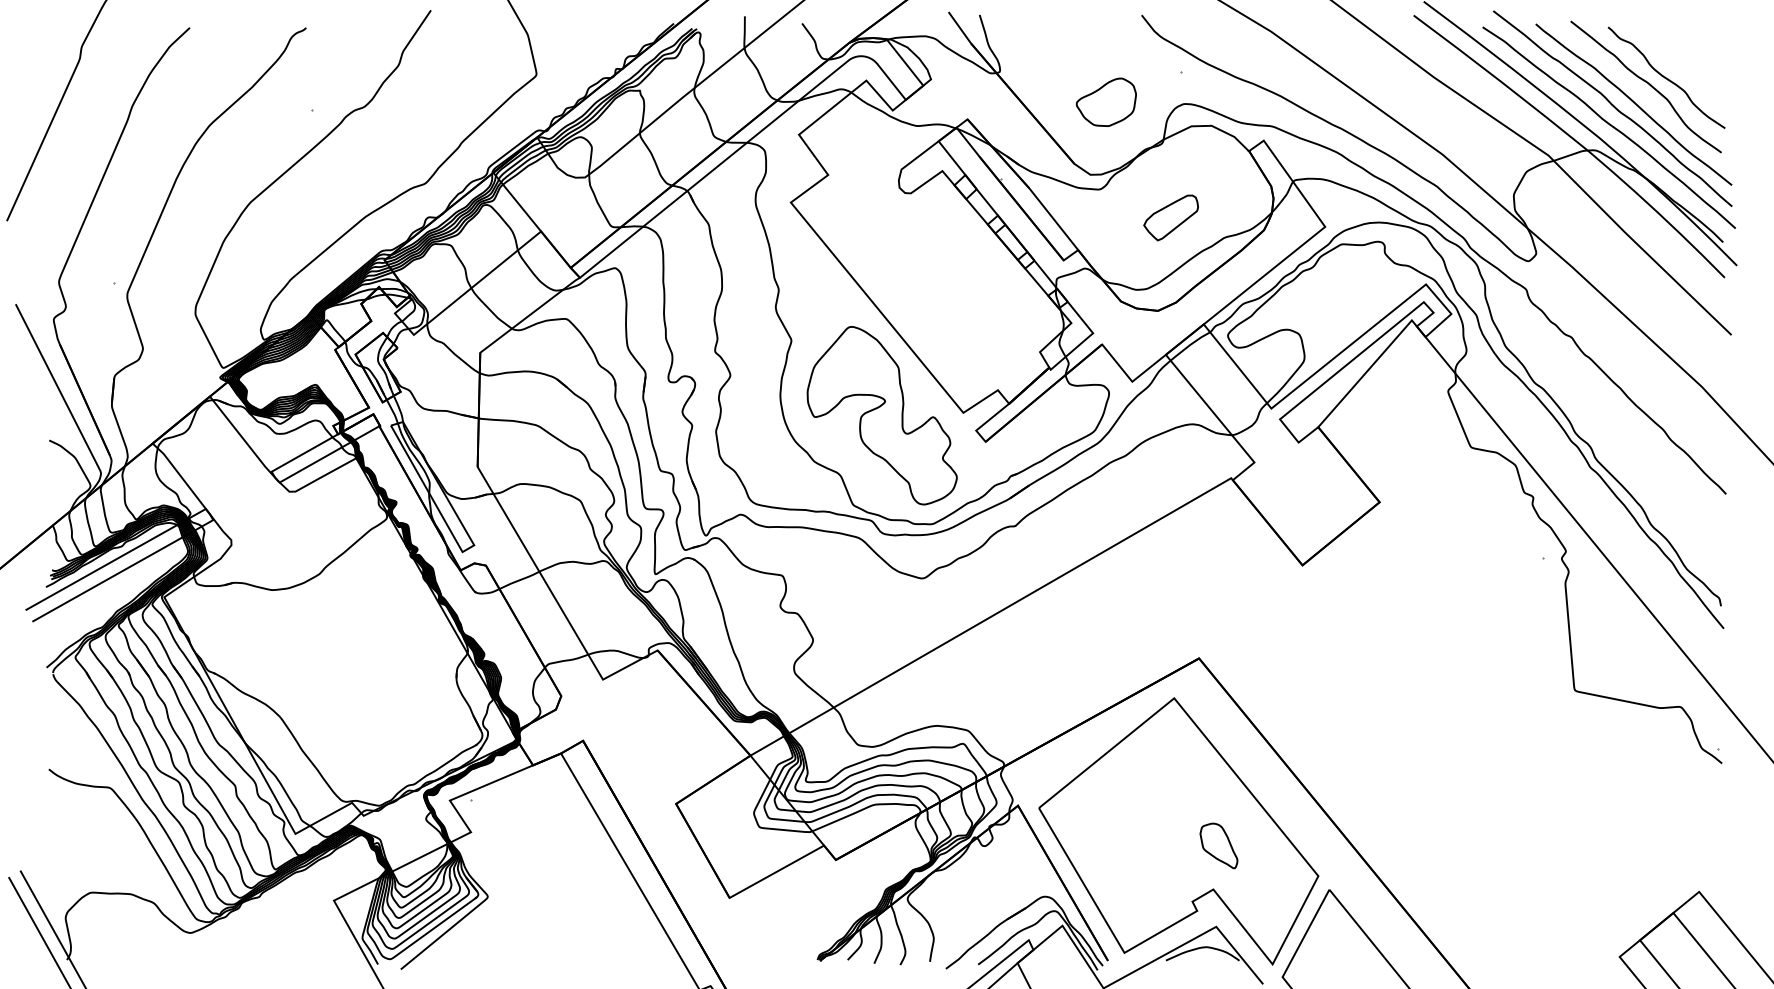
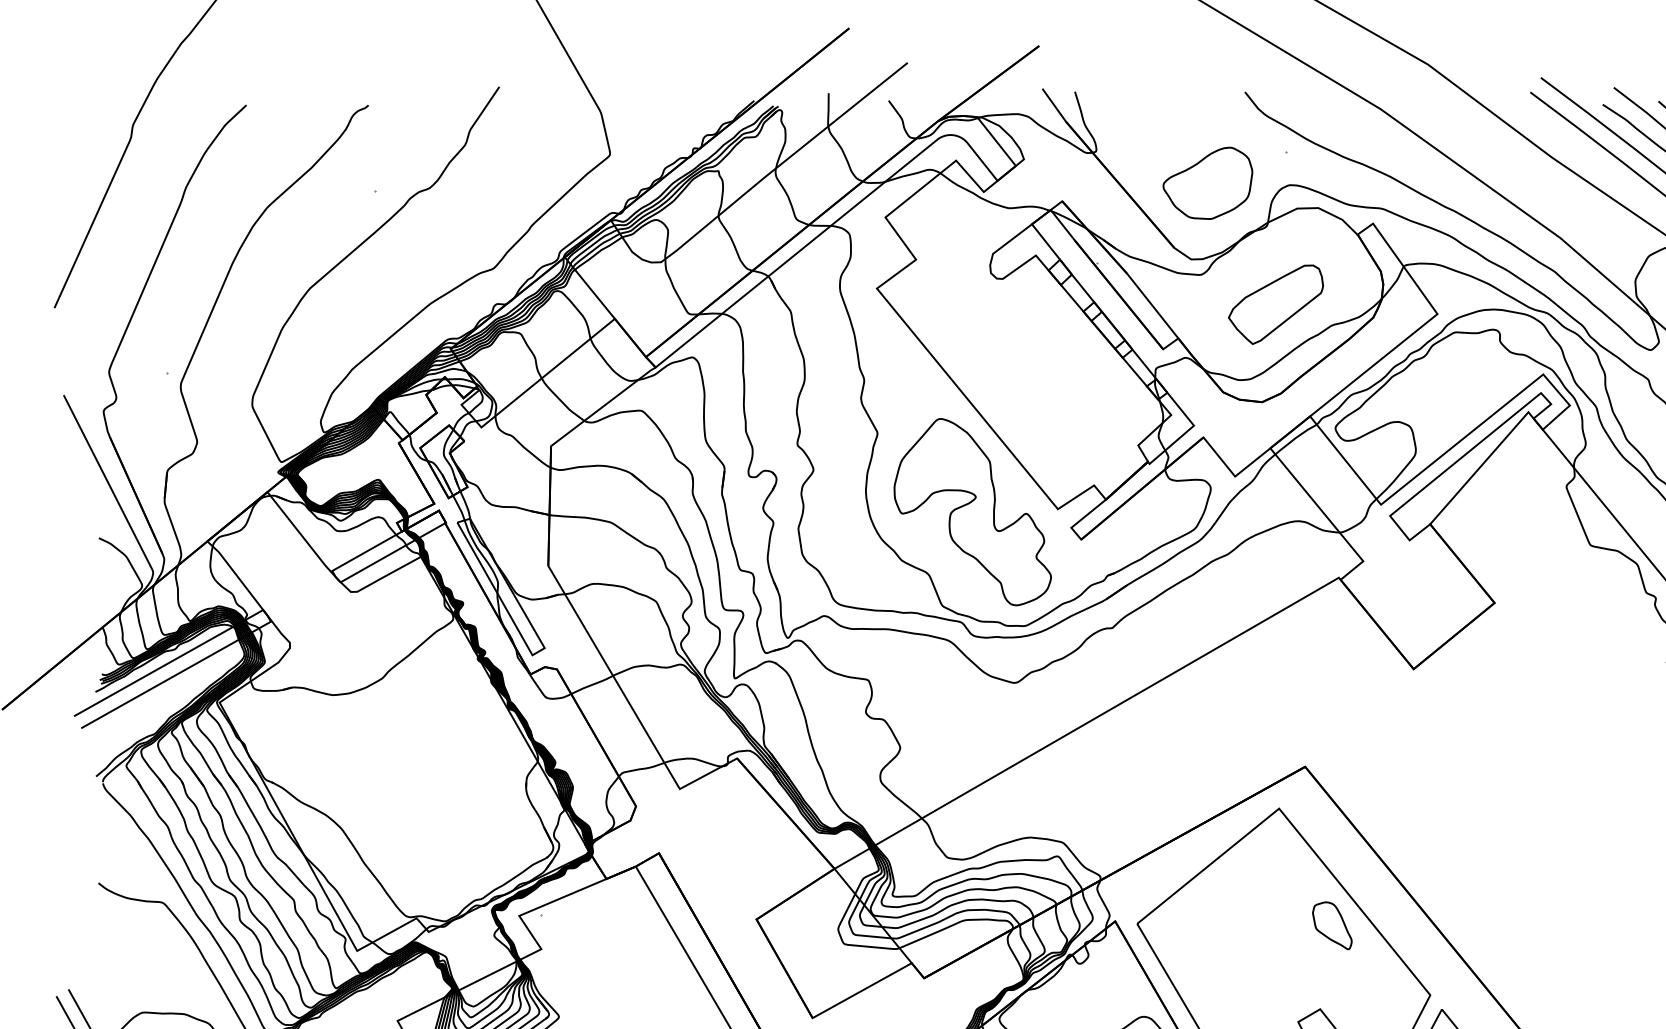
part: (1106, 102) -> (1208, 183), size x1.43
part: (1170, 217) -> (1275, 304), size x1.67
part: (1218, 845) -> (1331, 925), moved

